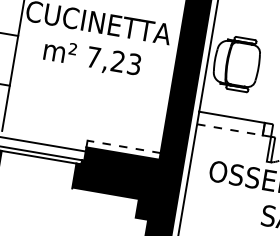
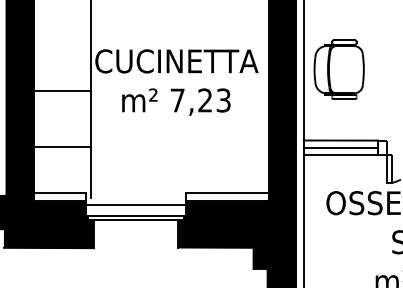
part: (236, 63) -> (338, 69), moved
line: (230, 123) -> (340, 147), added
line: (230, 129) -> (341, 154), dashed -> solid
line: (123, 147) -> (227, 193), dashed -> solid

